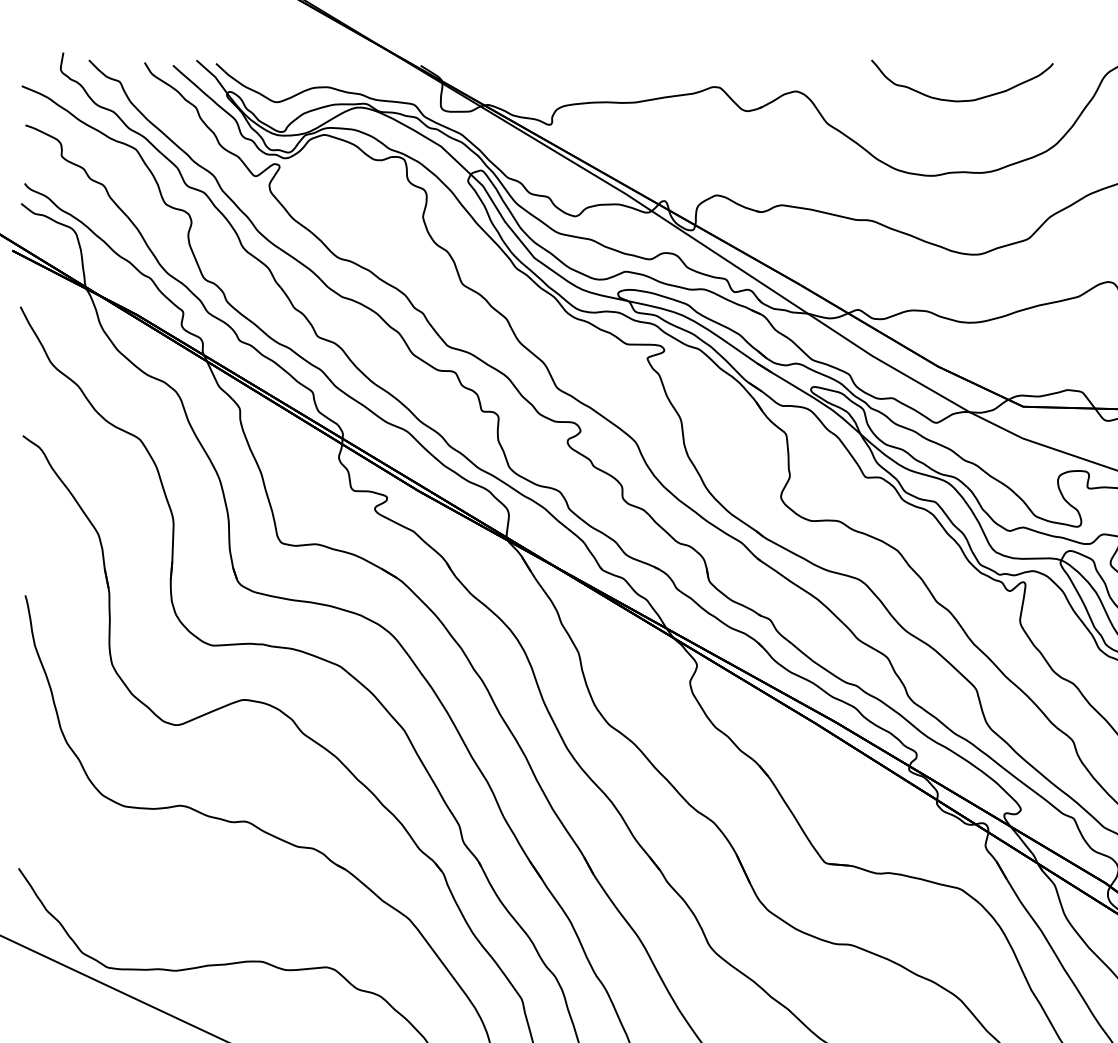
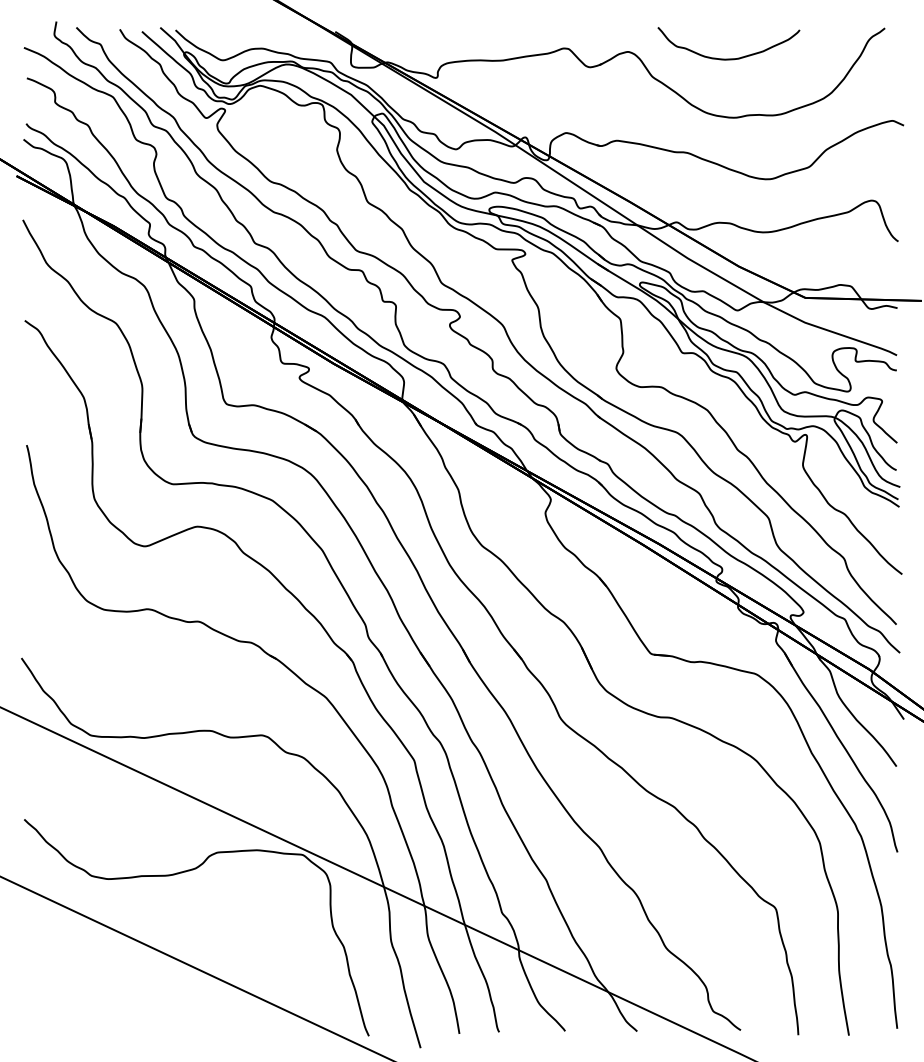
curve: (961, 99) -> (728, 58), moved

